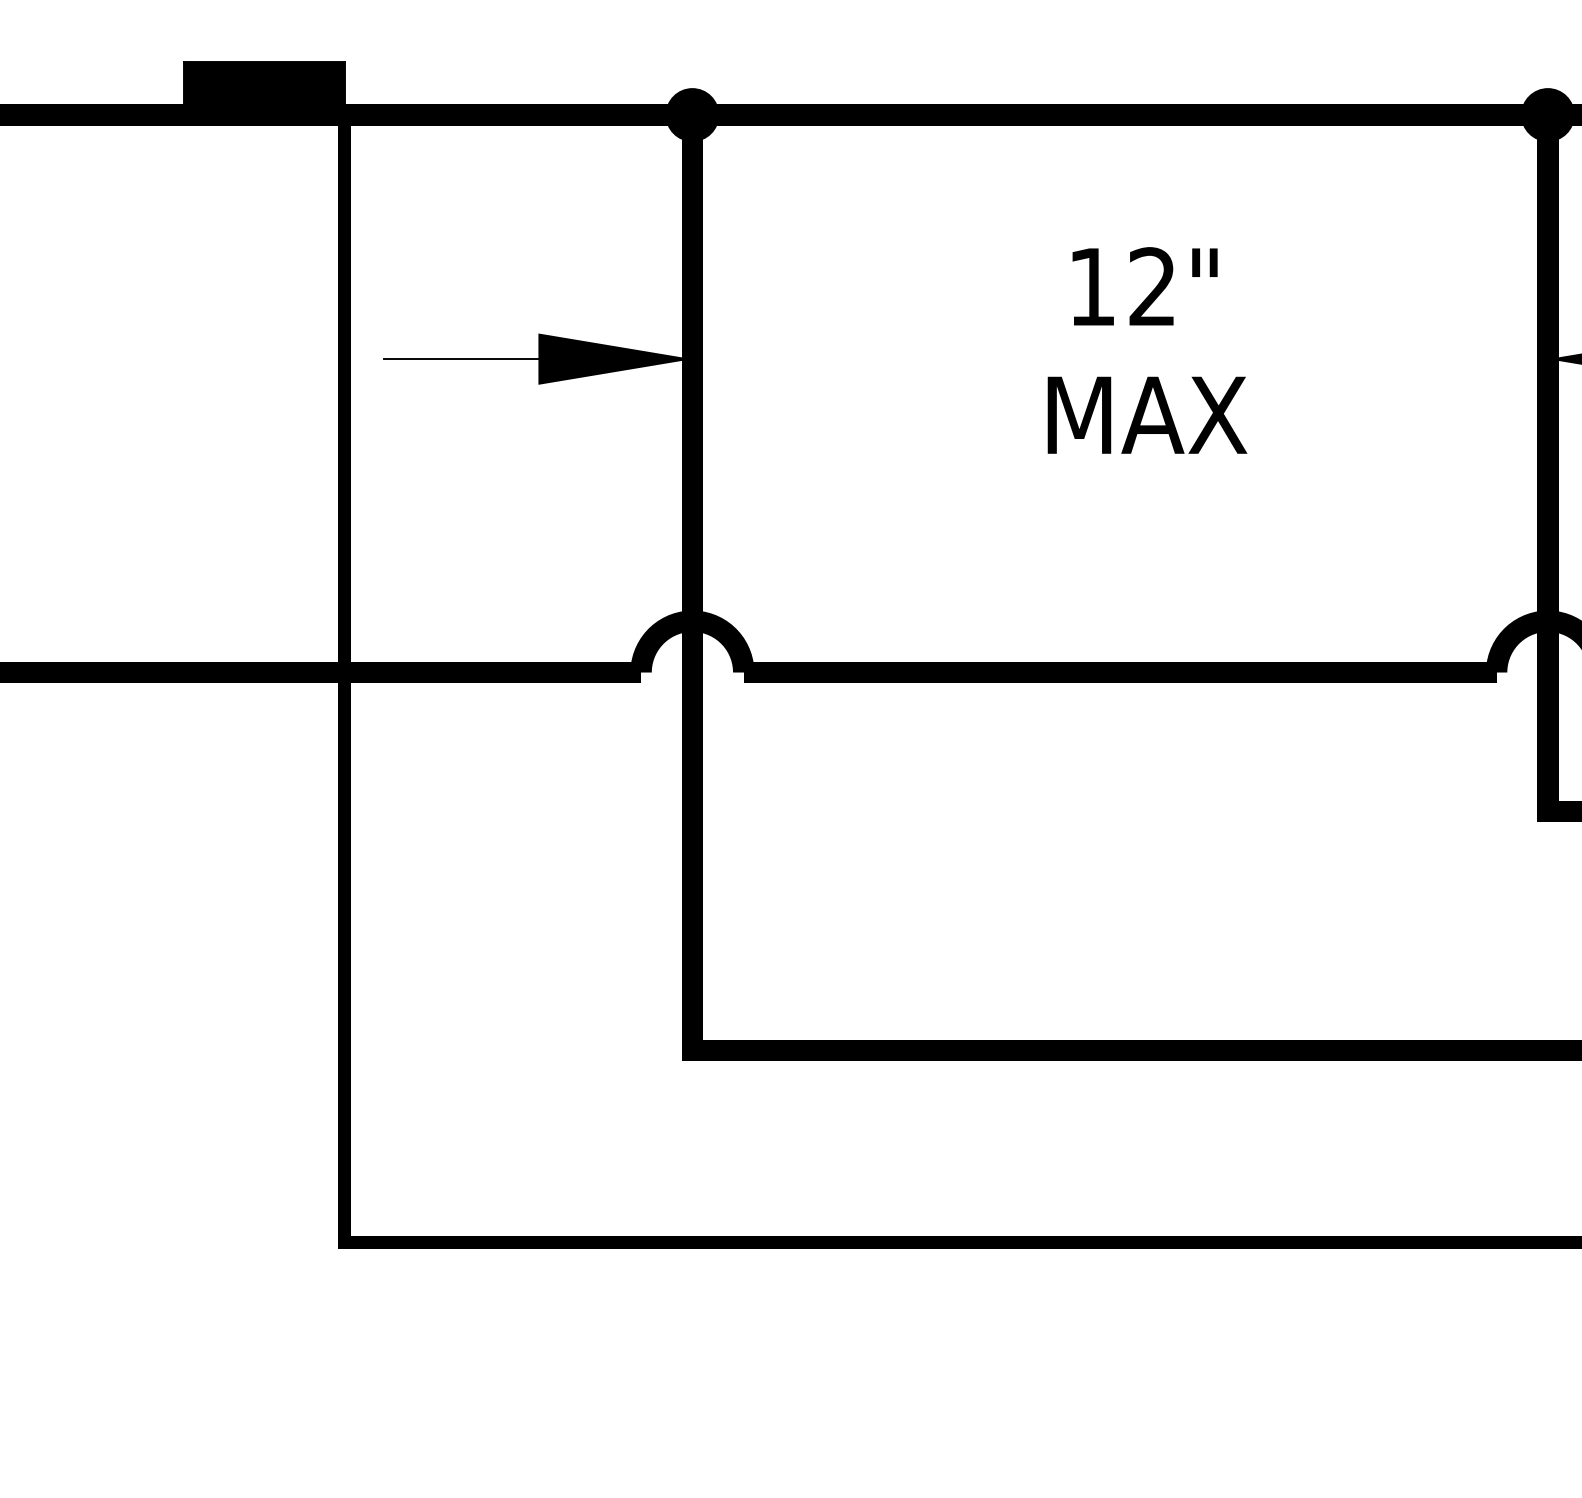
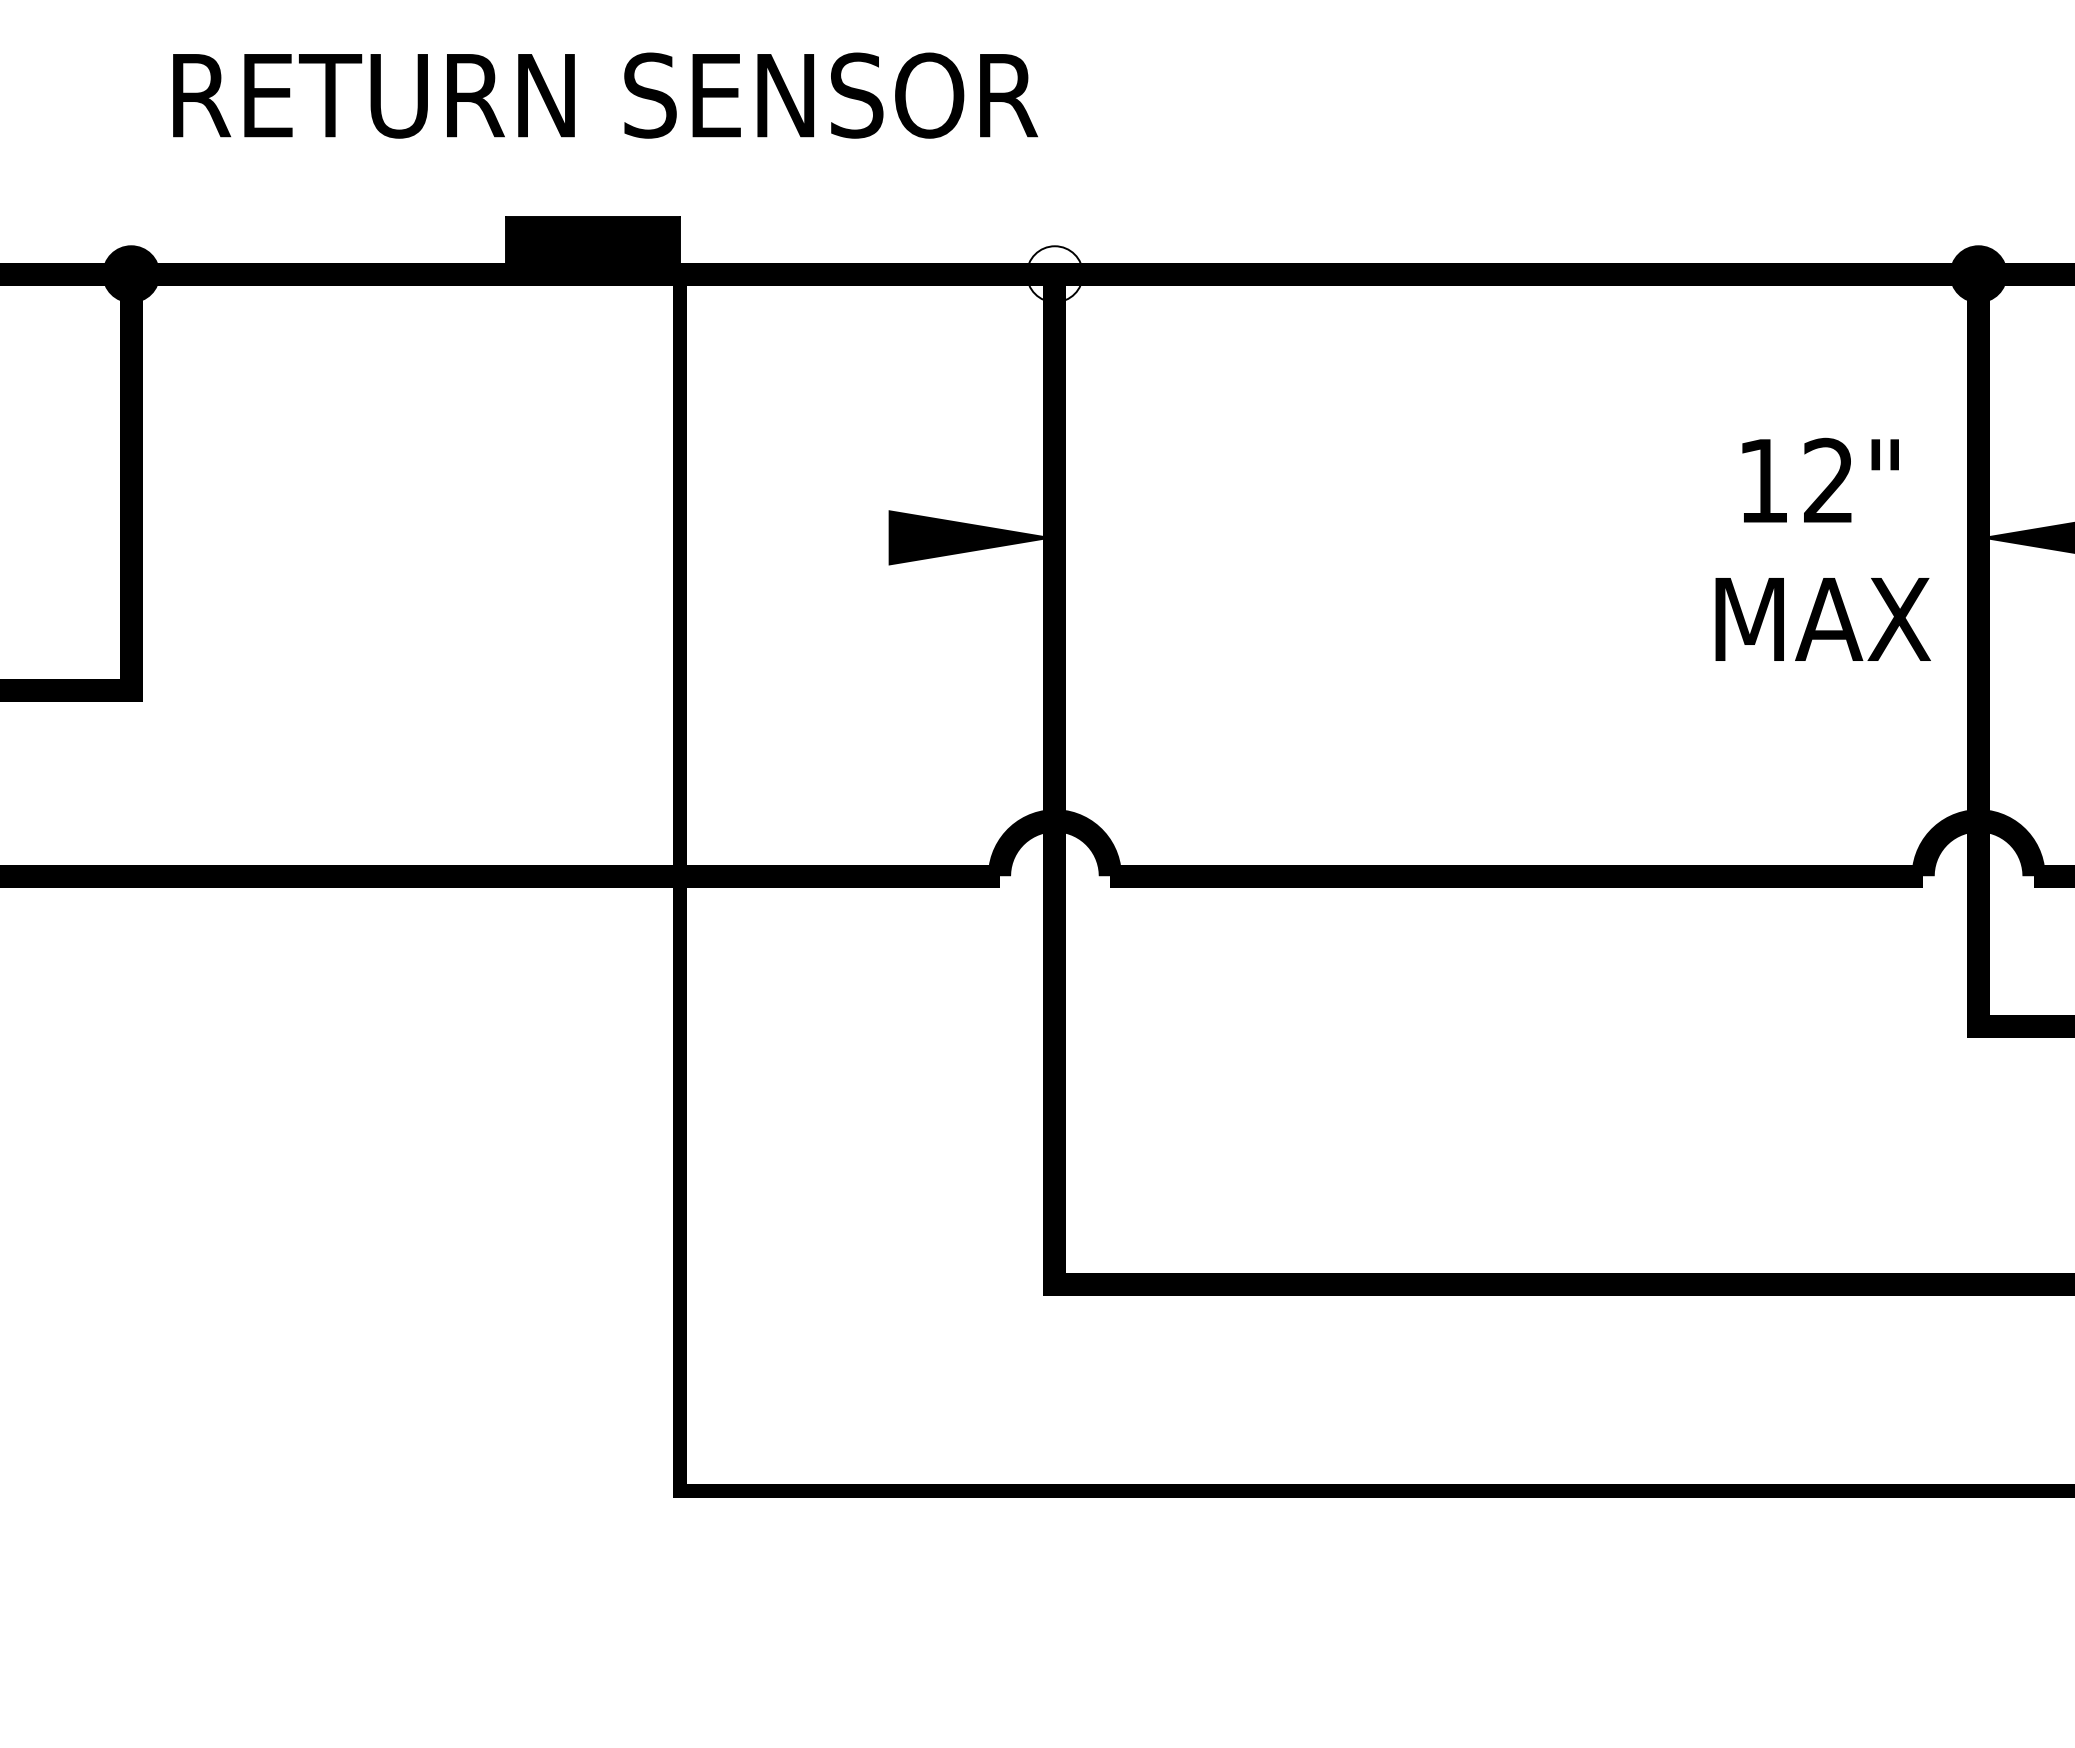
fill: (692, 115) -> (1054, 274), removed
text: (1146, 349) -> (1822, 548), moved
line: (461, 358) -> (805, 537), removed

